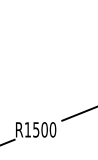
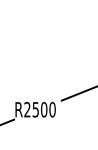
text: (27, 129) -> (27, 109), R1500 -> R2500

